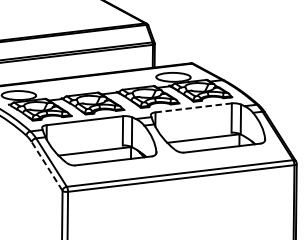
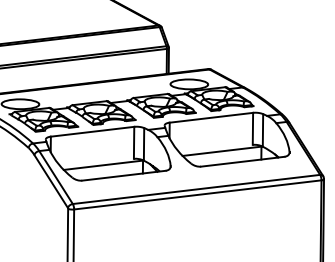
line: (193, 107) -> (211, 117), dashed -> solid
line: (46, 166) -> (50, 181), dashed -> solid

